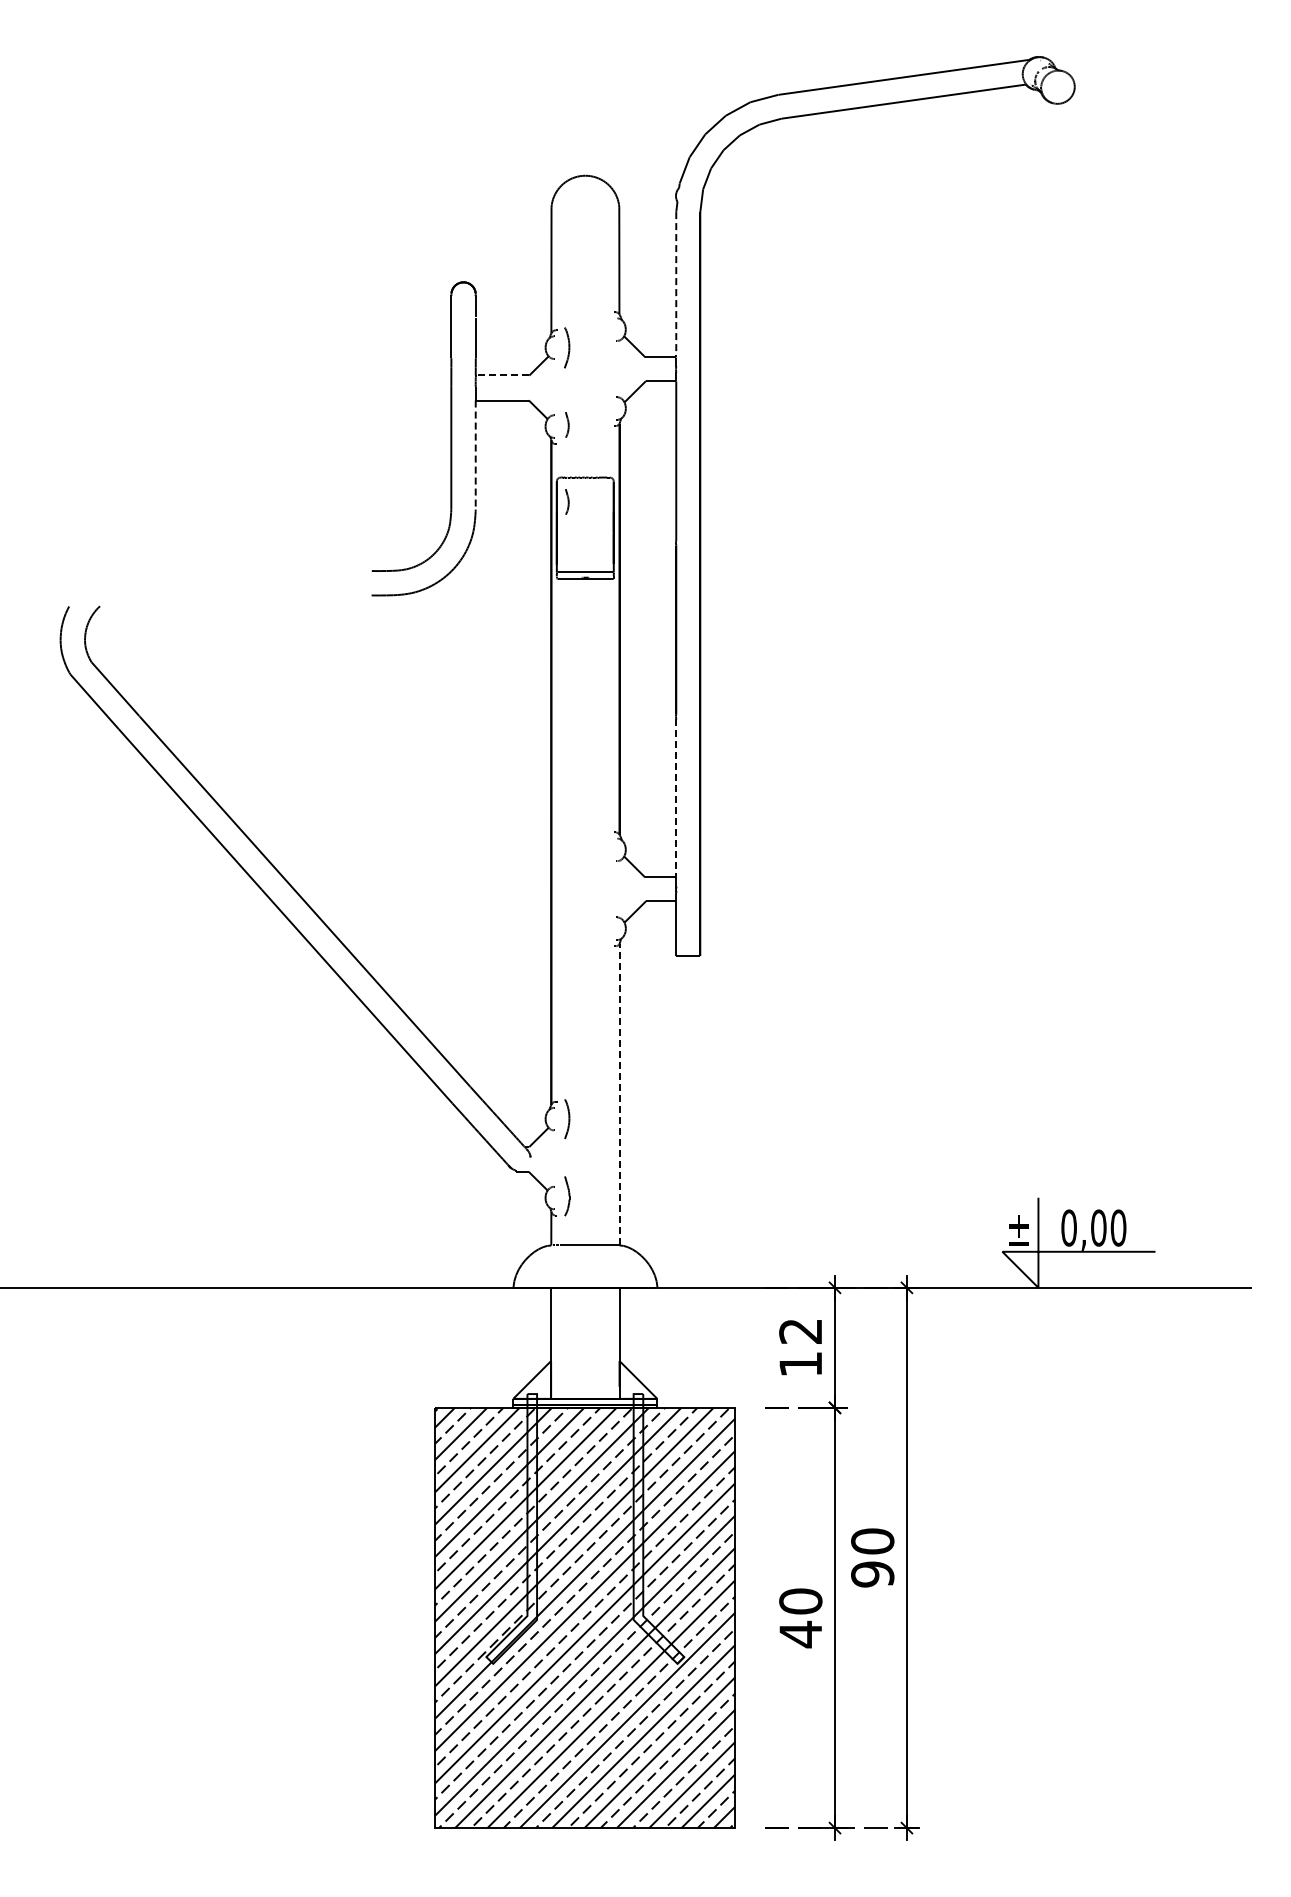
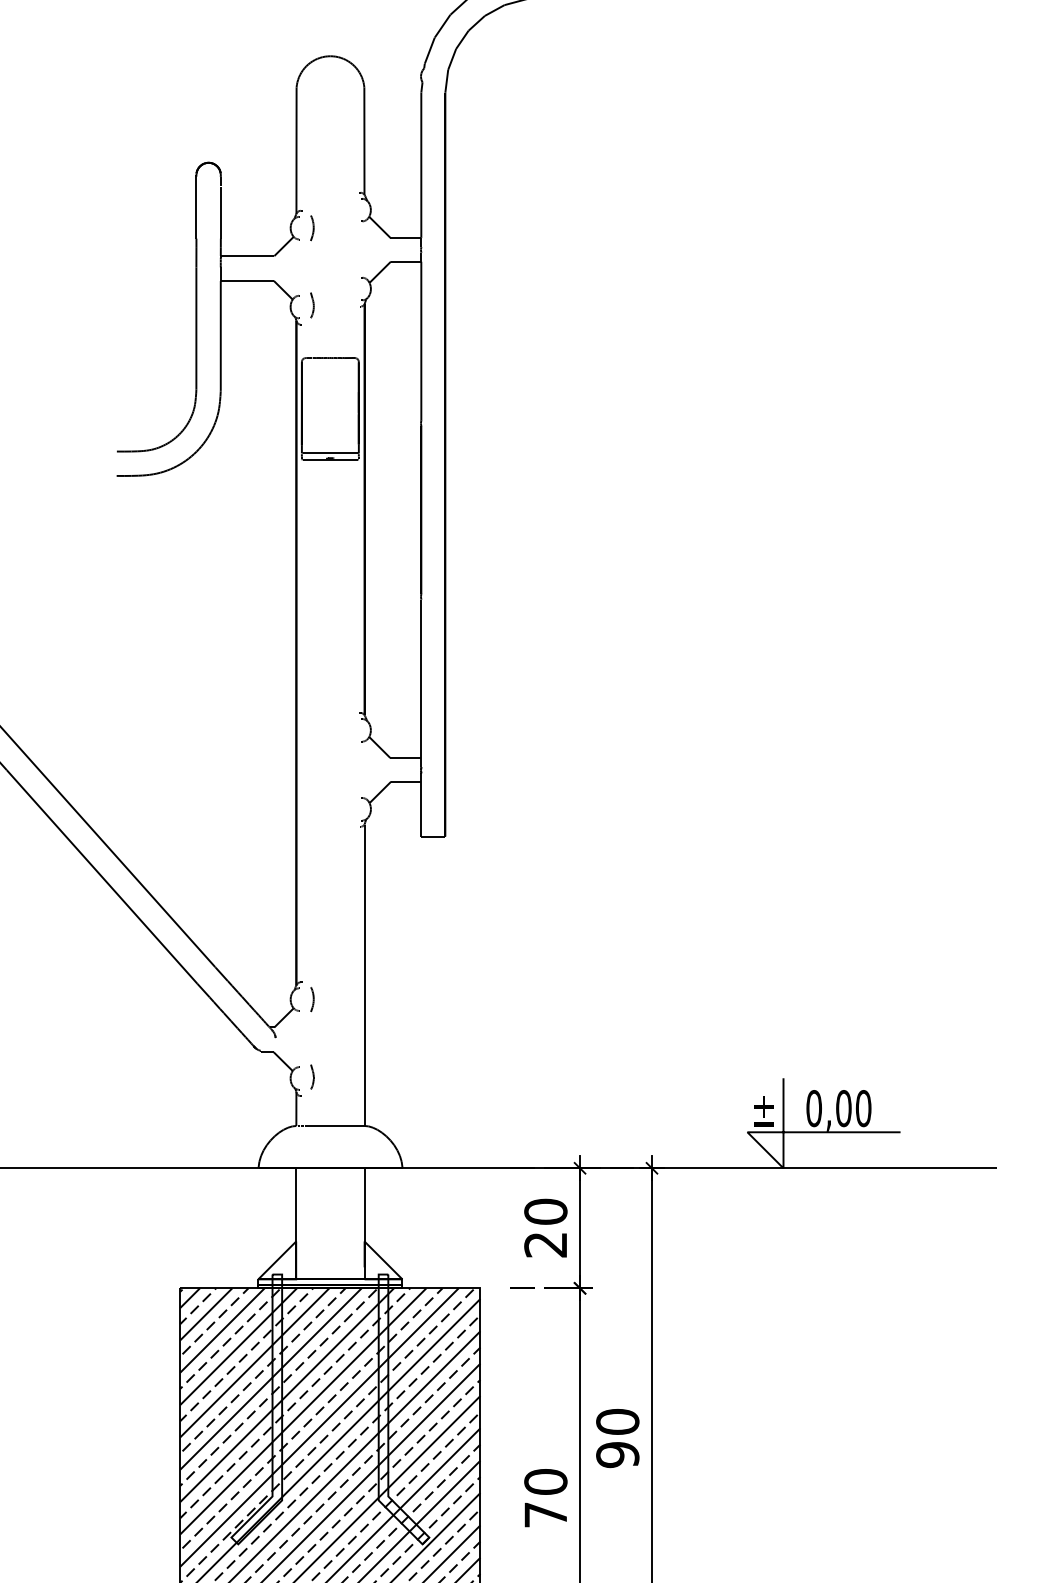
line: (676, 284) -> (421, 164), dashed -> solid
part: (567, 347) -> (312, 227), size x0.62
line: (502, 375) -> (247, 255), dashed -> solid
line: (475, 455) -> (220, 335), dashed -> solid
part: (567, 501) -> (312, 381), removed
line: (676, 798) -> (421, 678), dashed -> solid
line: (619, 1094) -> (364, 974), dashed -> solid
part: (567, 1118) -> (312, 998), size x0.62
part: (567, 1196) -> (312, 1076), size x0.62
text: (800, 1347) -> (545, 1227), 12 -> 20
text: (800, 1634) -> (545, 1514), 40 -> 70

